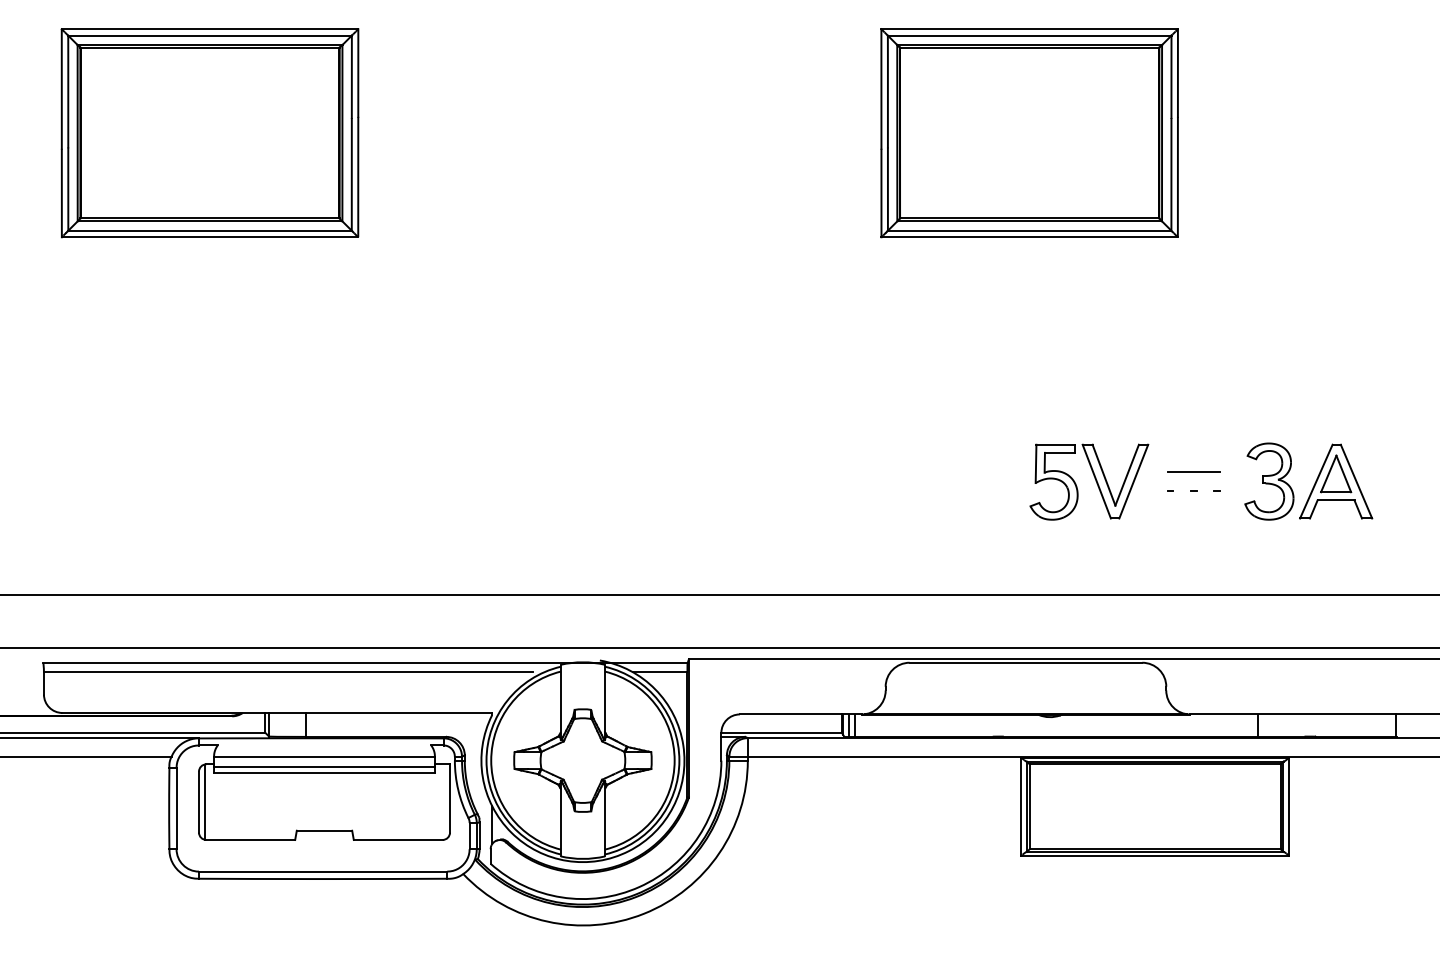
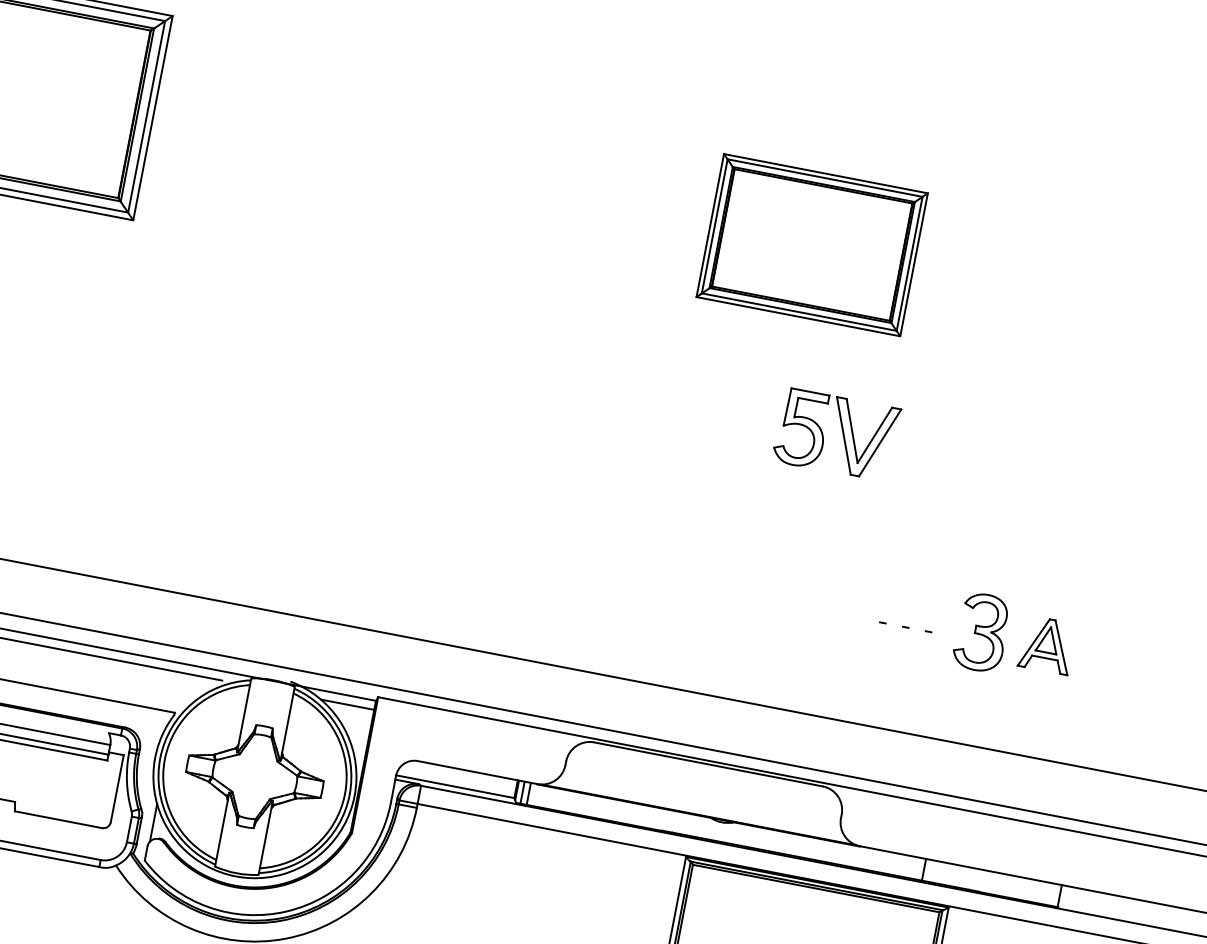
part: (1029, 133) -> (812, 245), size x0.7
line: (1193, 472) -> (908, 609), removed
part: (1089, 481) -> (836, 434), moved
part: (1336, 481) -> (1047, 645), size x0.7

